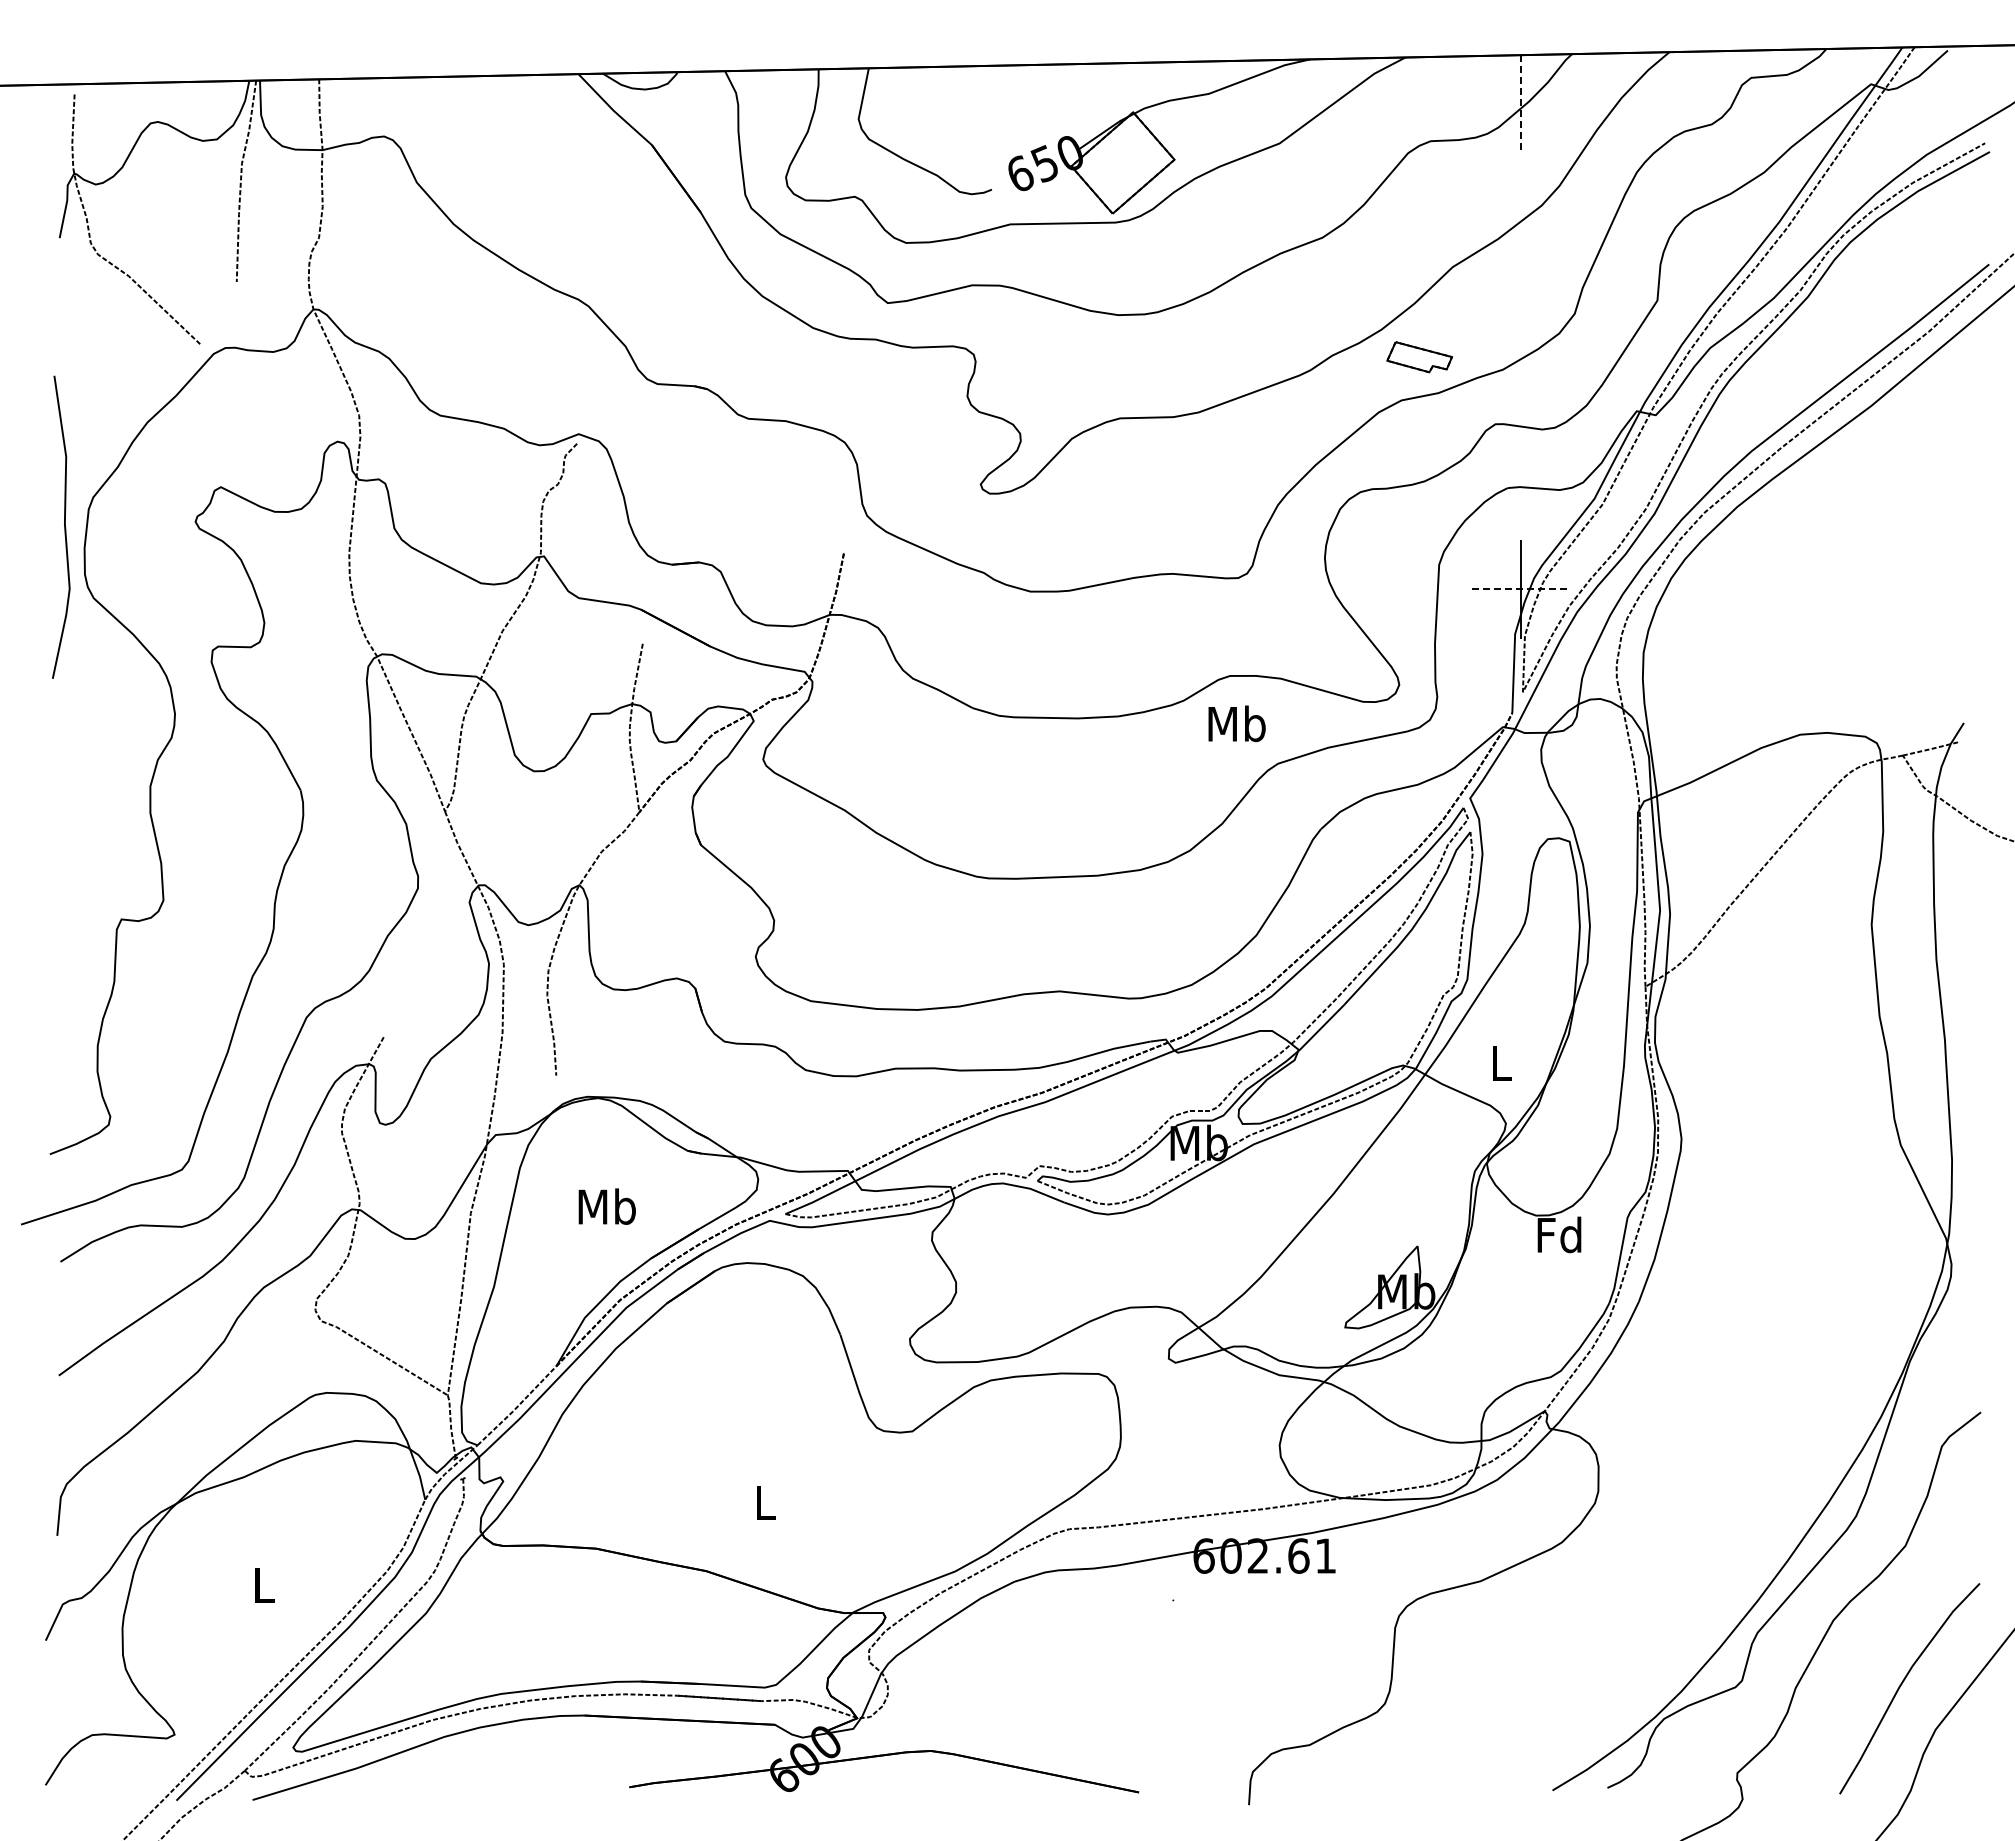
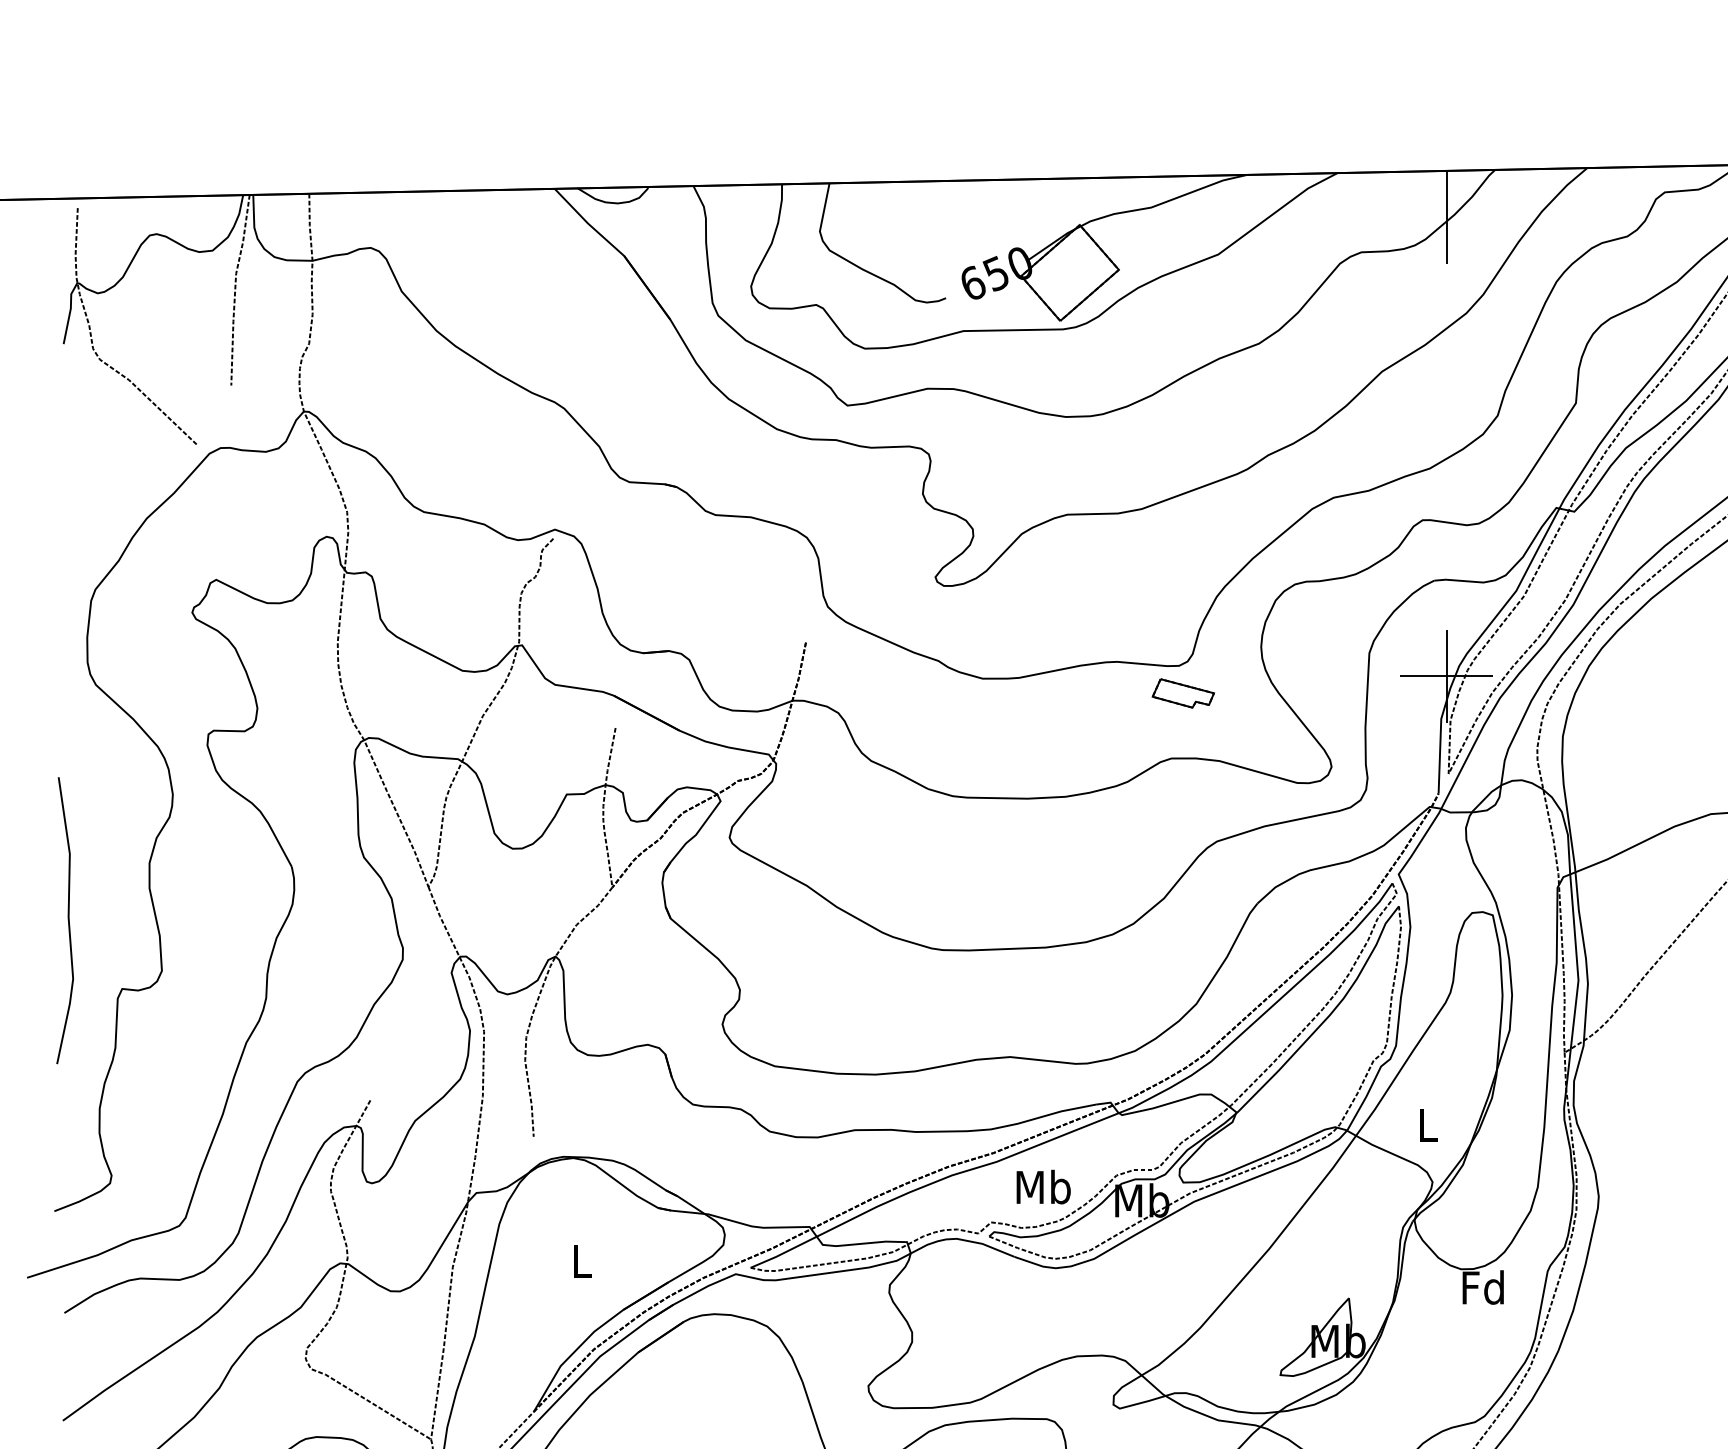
line: (1521, 104) -> (1447, 217), dashed -> solid
part: (1419, 357) -> (1183, 693), moved
curve: (64, 526) -> (68, 919), moved
line: (1521, 589) -> (1447, 676), dashed -> solid
text: (1236, 723) -> (1043, 1186), moved
text: (606, 1206) -> (581, 1260), Mb -> L

